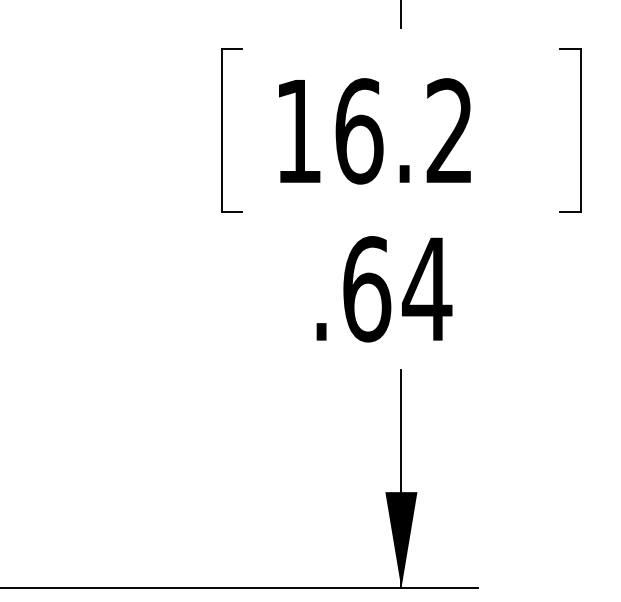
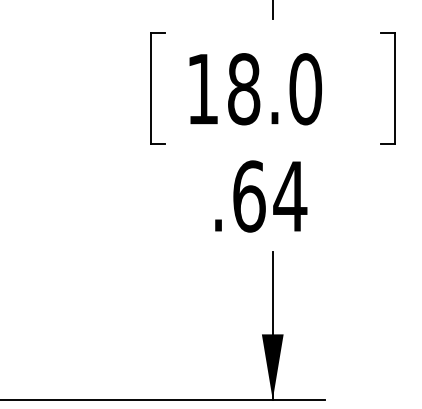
text: (405, 131) -> (275, 89), 16.2 -> 18.0

